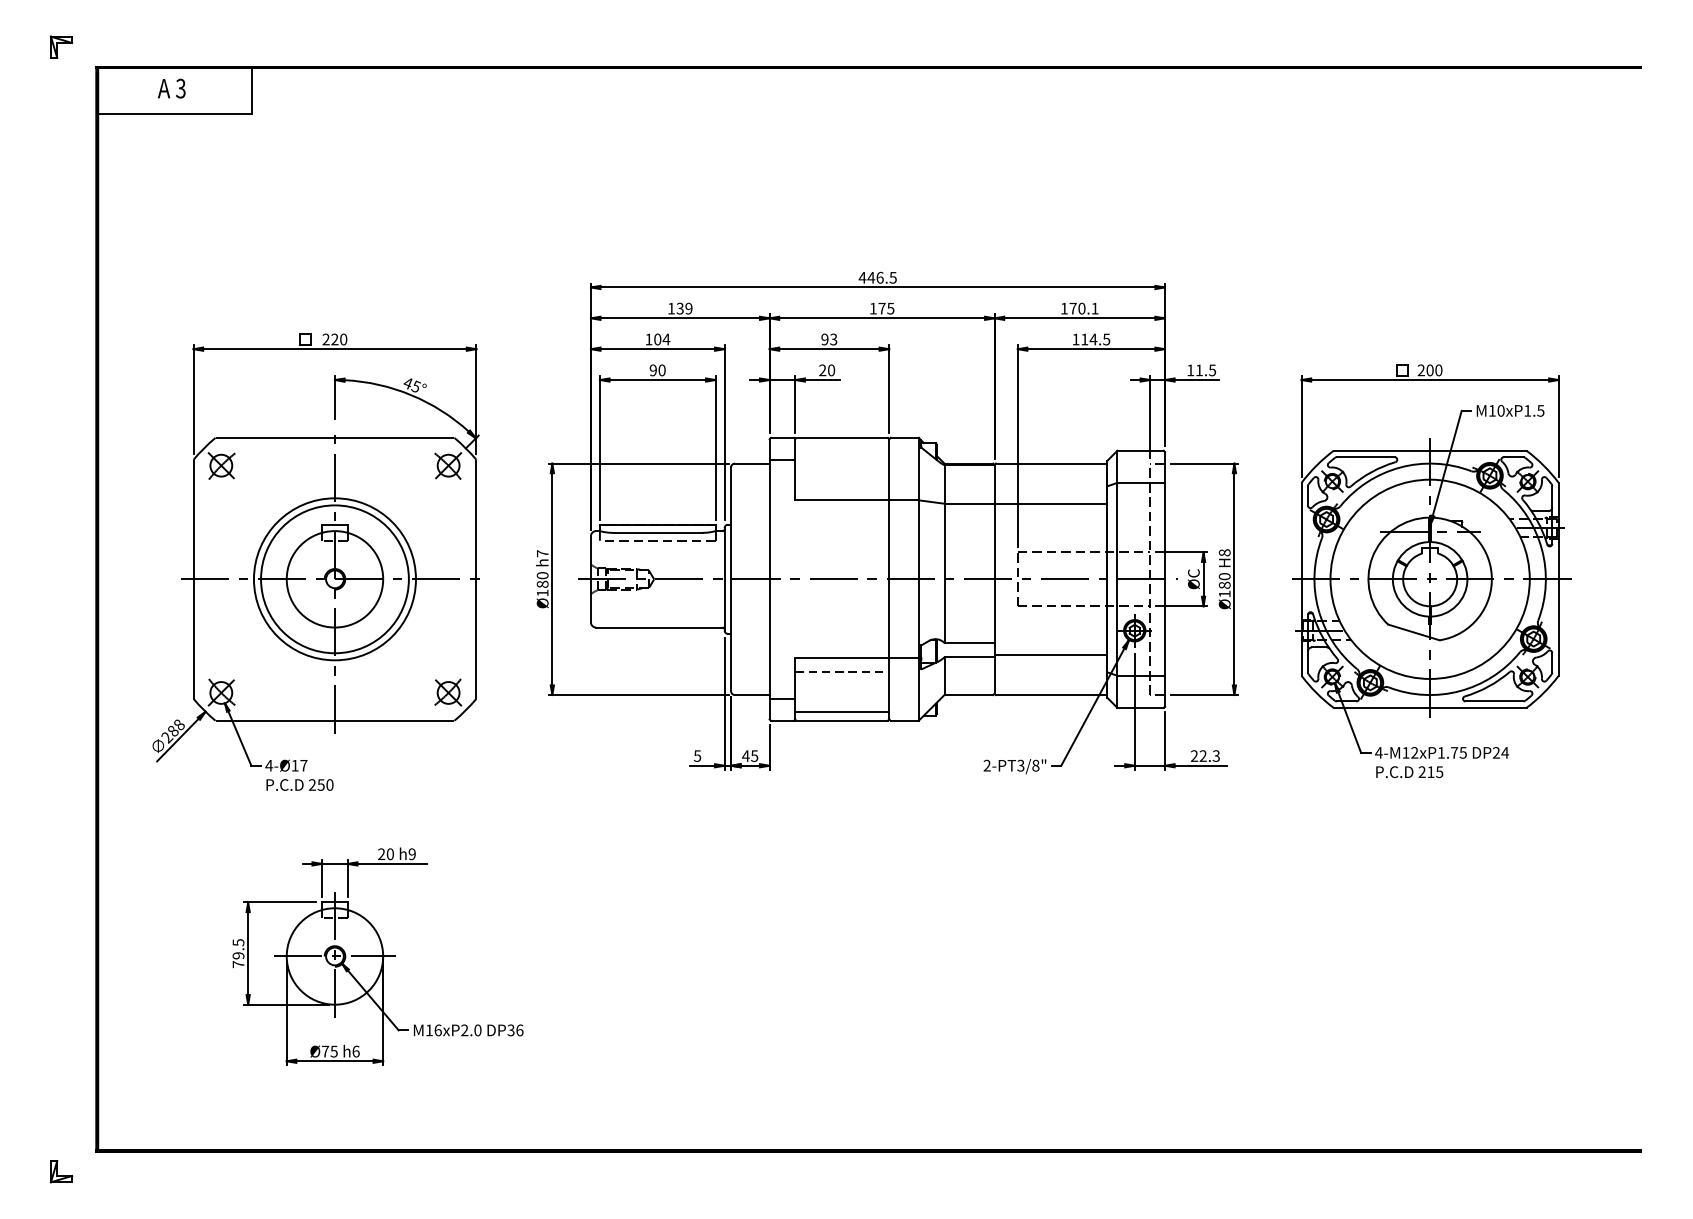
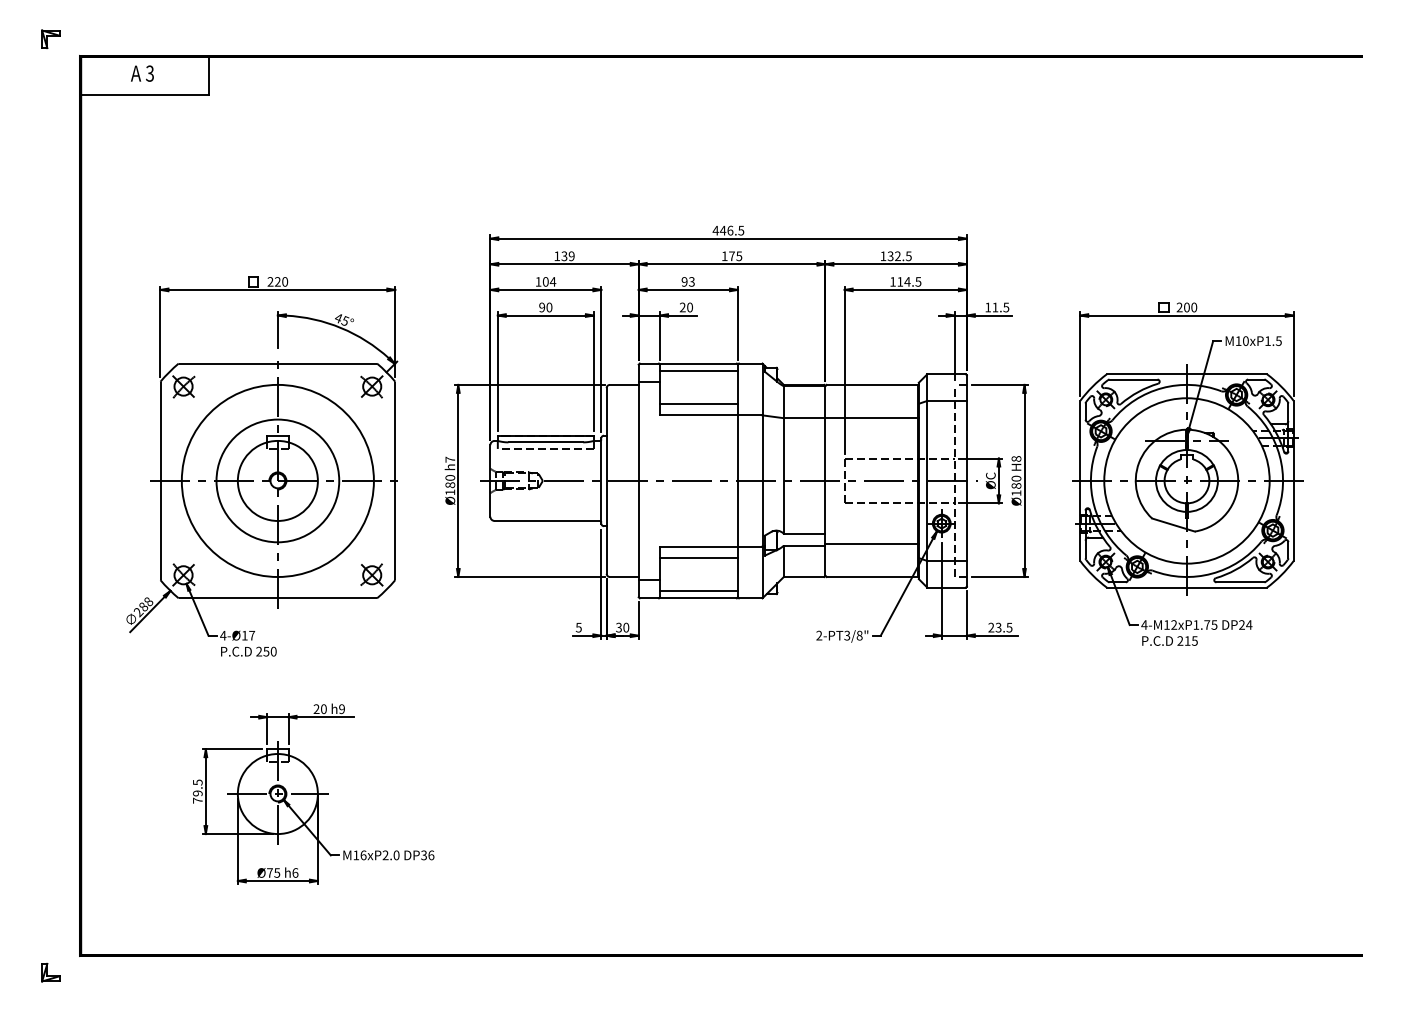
text: (1083, 308) -> (899, 256), 170.1 -> 132.5
line: (841, 446) -> (698, 370), added
line: (841, 486) -> (698, 403), added
circle: (334, 578) -> (277, 480), size x1.43
line: (842, 672) -> (699, 558), dashed -> solid
text: (750, 755) -> (622, 627), 45 -> 30
text: (1209, 755) -> (1003, 627), 22.3 -> 23.5

